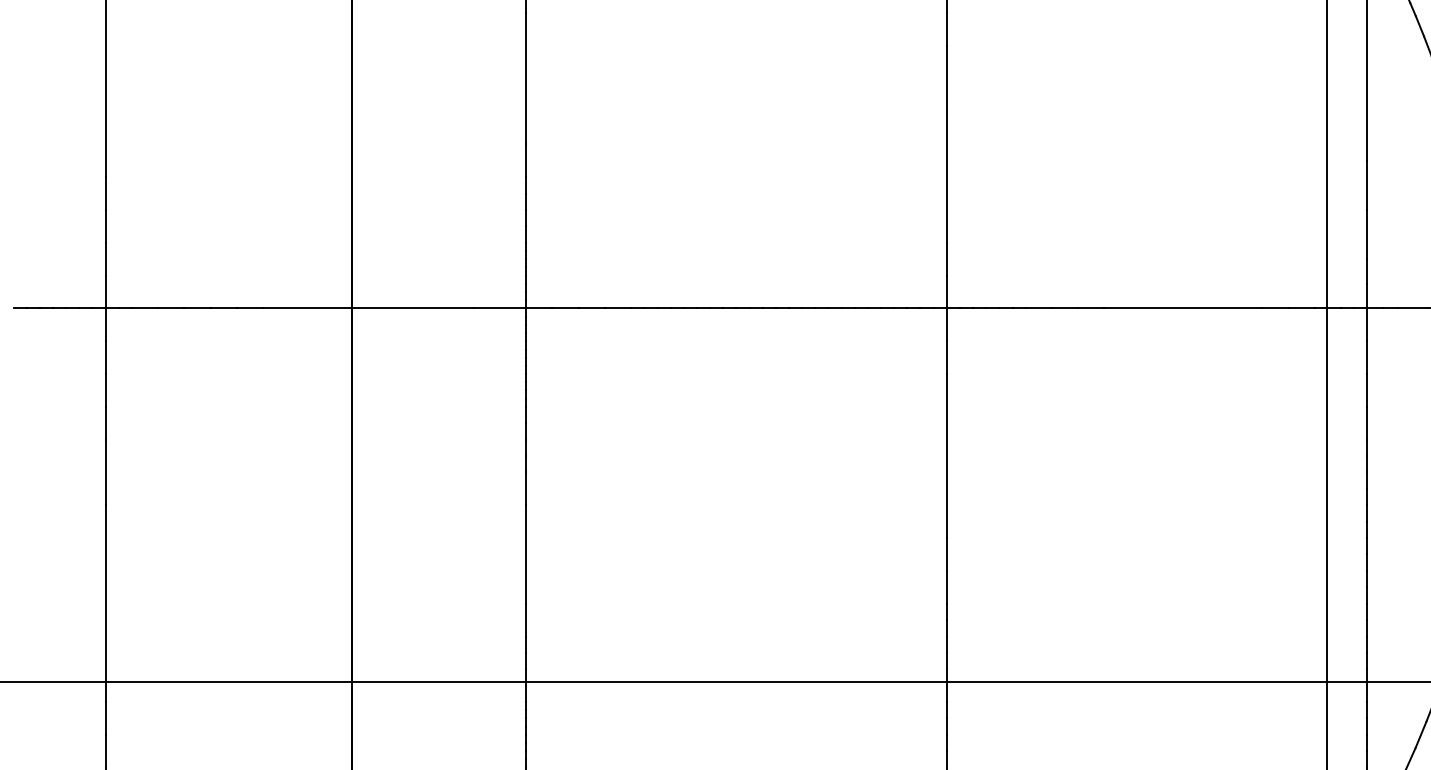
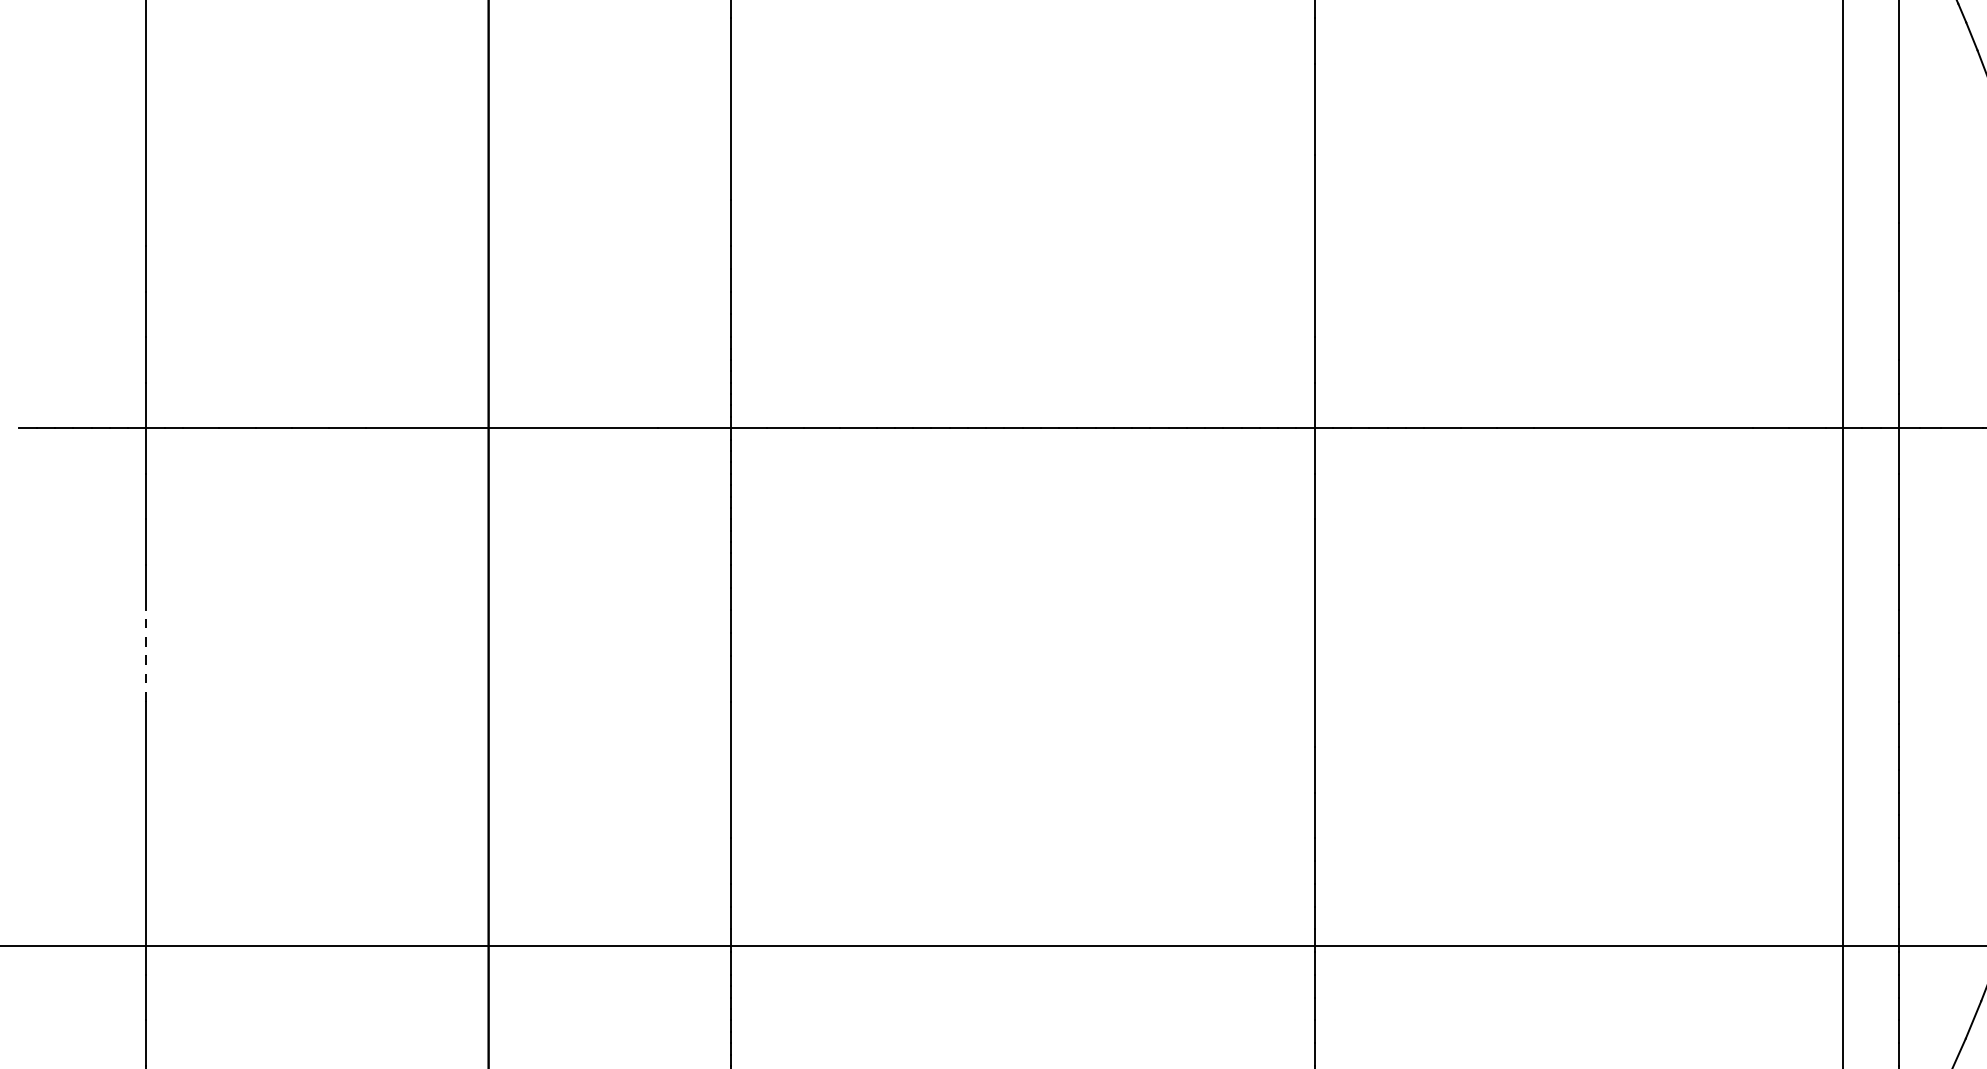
line: (105, 472) -> (146, 656), solid -> dashed

